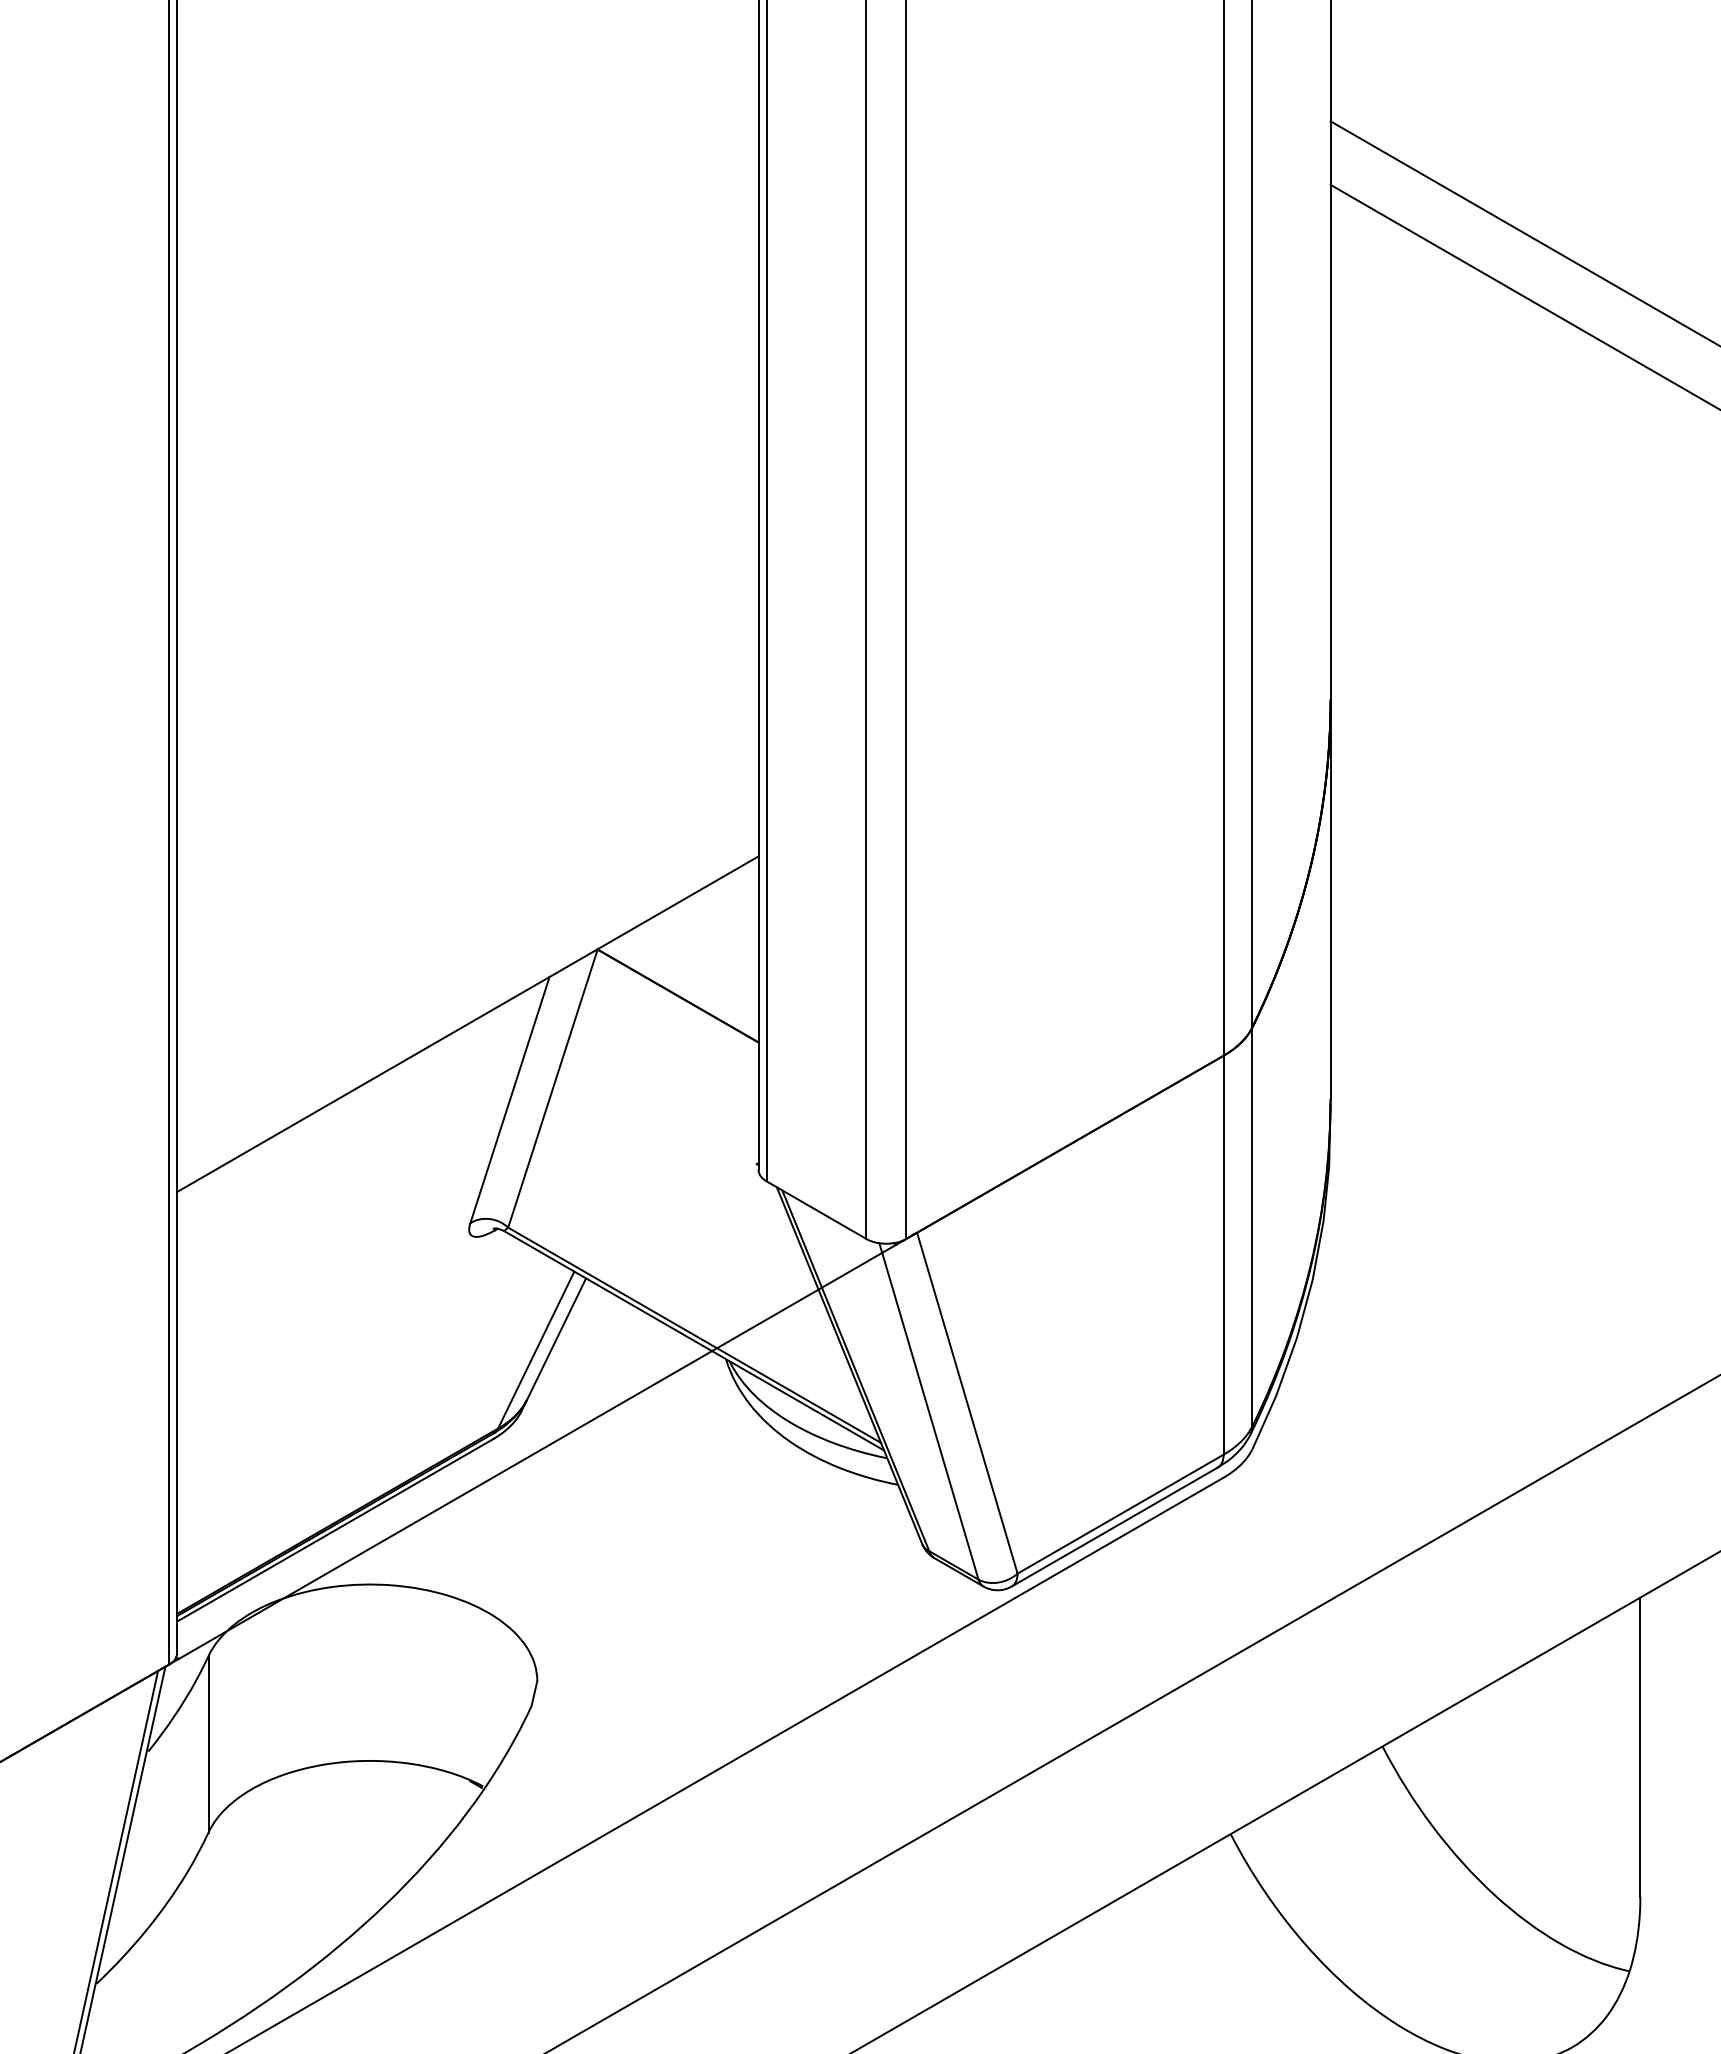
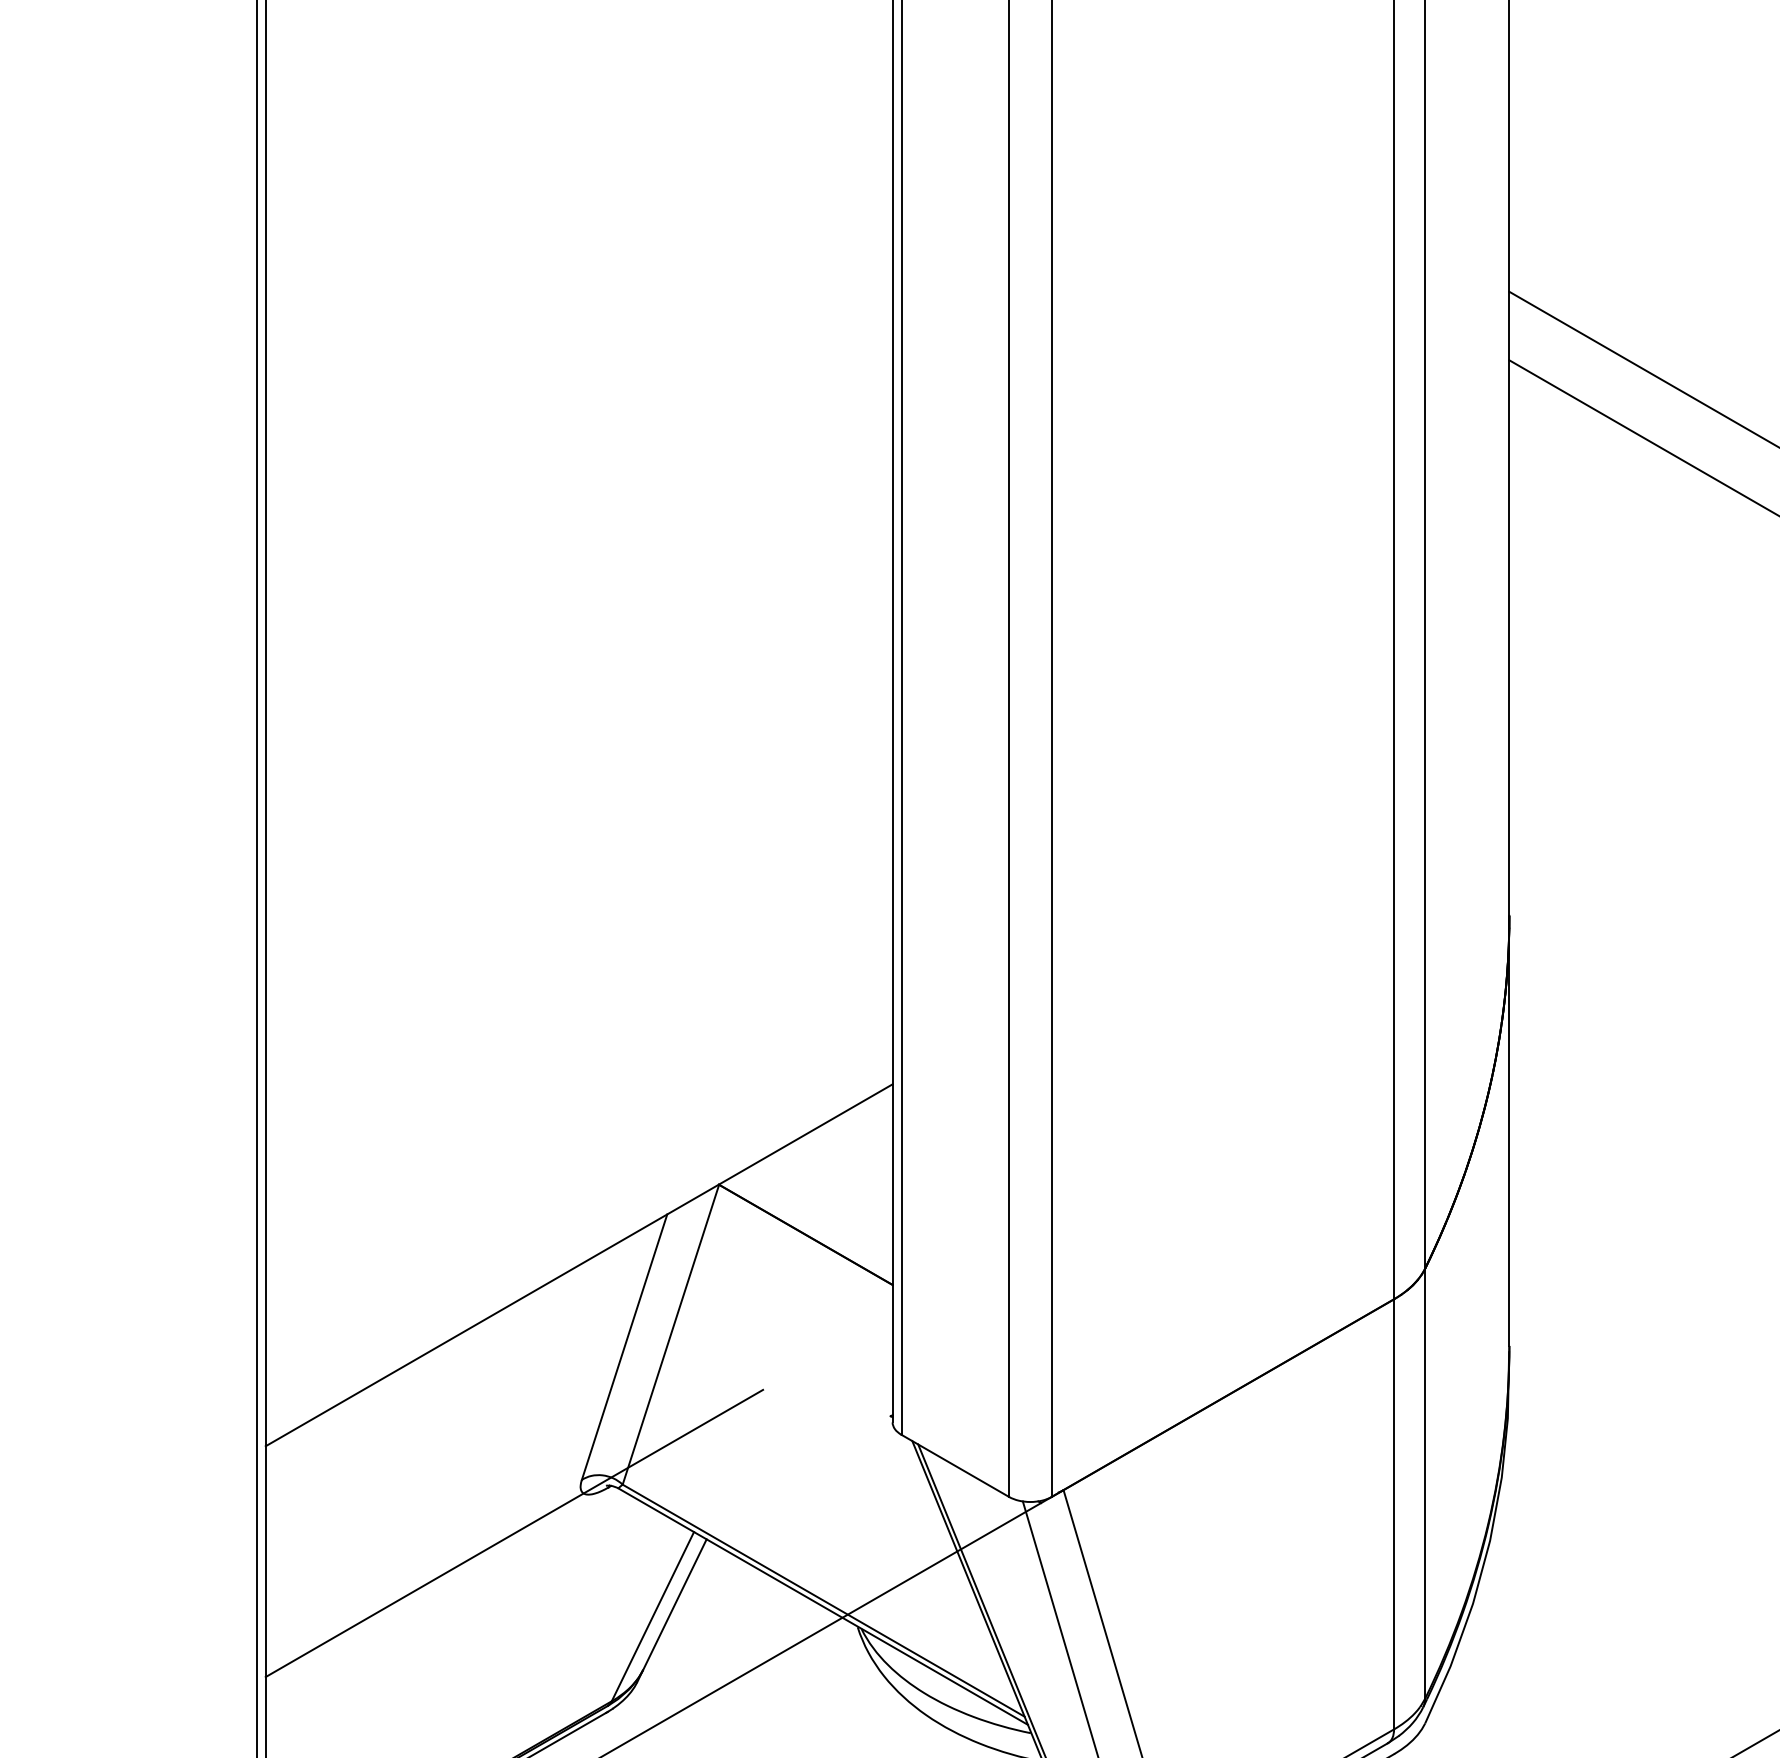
line: (407, 1272) -> (514, 1532), added

